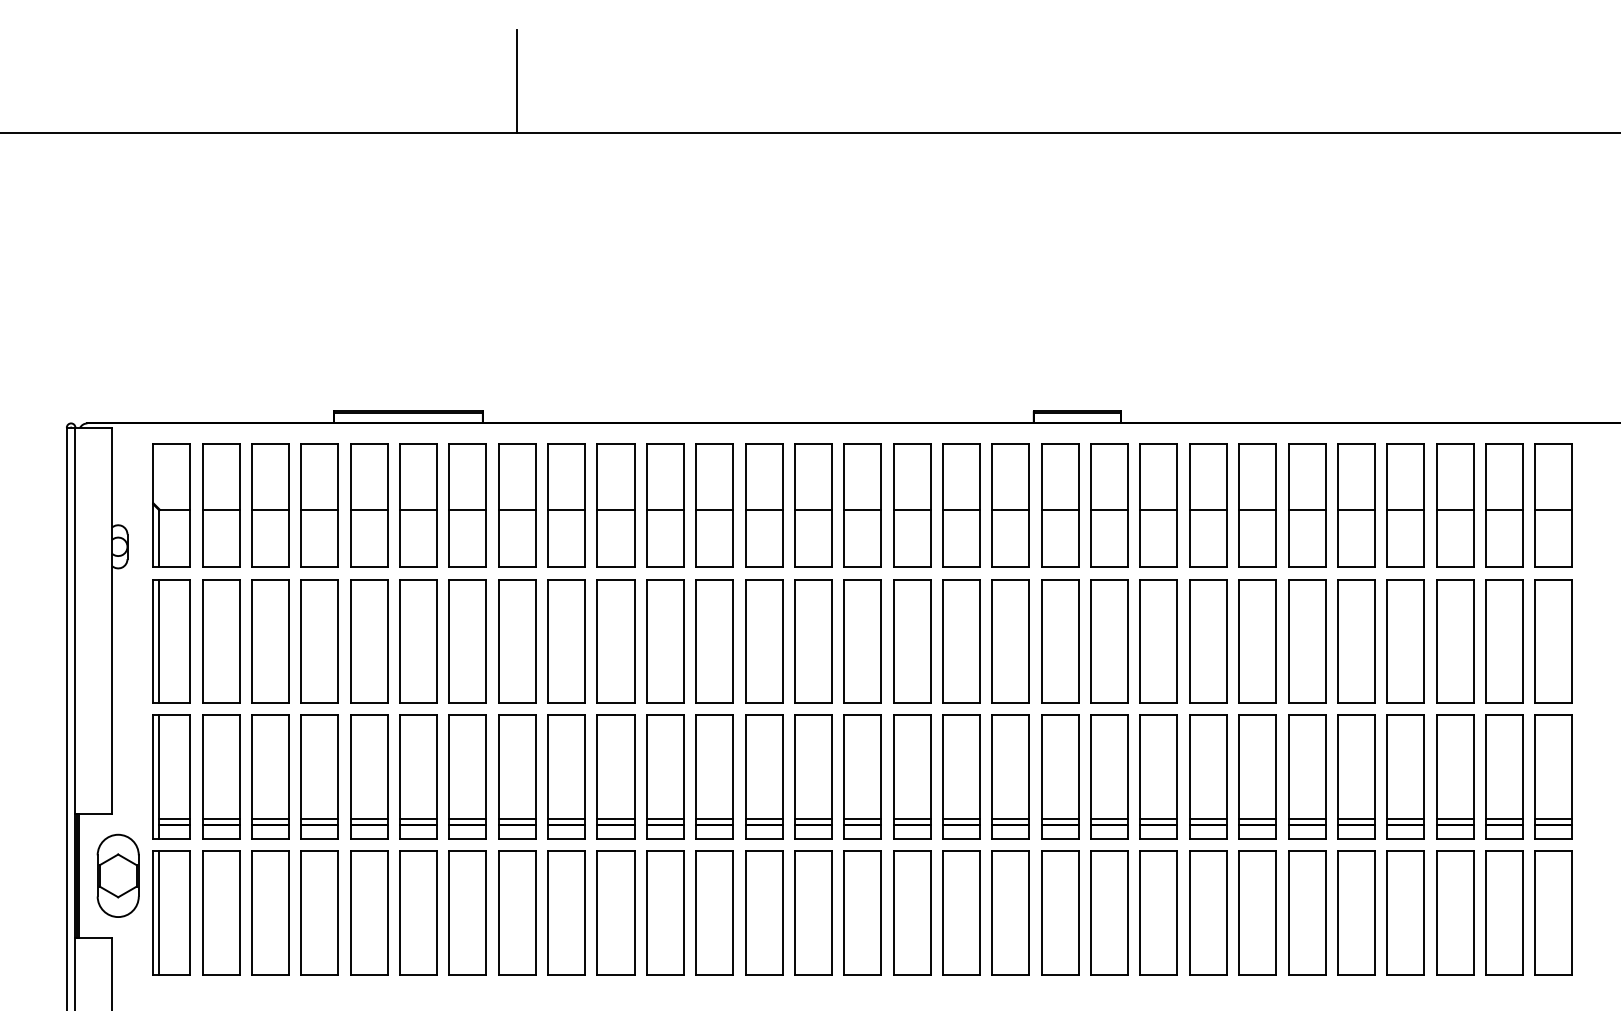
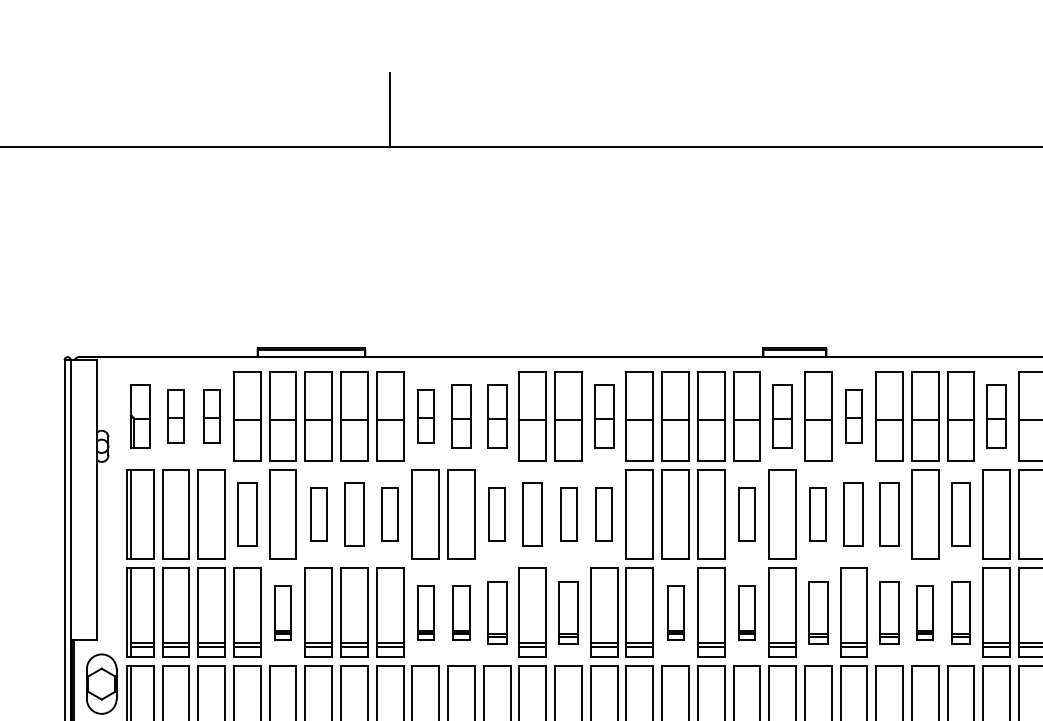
part: (171, 505) -> (140, 416), size x0.7
part: (221, 505) -> (176, 416), size x0.6
part: (270, 505) -> (211, 416), size x0.6
part: (566, 505) -> (425, 416), size x0.6
part: (615, 505) -> (461, 416), size x0.7
part: (665, 505) -> (497, 416), size x0.7
part: (813, 505) -> (604, 416), size x0.7
part: (1060, 505) -> (782, 416), size x0.7
part: (1158, 505) -> (853, 416), size x0.6
part: (1356, 505) -> (996, 416), size x0.7
part: (319, 641) -> (247, 514), size x0.7
part: (418, 641) -> (318, 514), size x0.6
part: (467, 641) -> (354, 514), size x0.7
part: (517, 641) -> (390, 514), size x0.6
part: (665, 641) -> (497, 514), size x0.6
part: (714, 641) -> (532, 514), size x0.7
part: (764, 641) -> (568, 514), size x0.6
part: (813, 641) -> (604, 514), size x0.6
part: (1010, 641) -> (746, 514), size x0.6
part: (1109, 641) -> (818, 514), size x0.6
part: (1158, 641) -> (853, 514), size x0.7
part: (1208, 641) -> (889, 514), size x0.7
part: (1307, 641) -> (961, 514), size x0.7
part: (369, 776) -> (283, 612), size x0.6
part: (566, 776) -> (425, 612), size x0.6
part: (615, 776) -> (461, 612), size x0.6
part: (665, 776) -> (497, 612), size x0.7
part: (764, 776) -> (568, 612), size x0.7
part: (912, 776) -> (675, 612), size x0.6
part: (1010, 776) -> (746, 612), size x0.6
part: (1109, 776) -> (818, 612), size x0.7
part: (1208, 776) -> (889, 612), size x0.7
part: (1257, 776) -> (925, 612), size x0.6
part: (1307, 776) -> (961, 612), size x0.7

